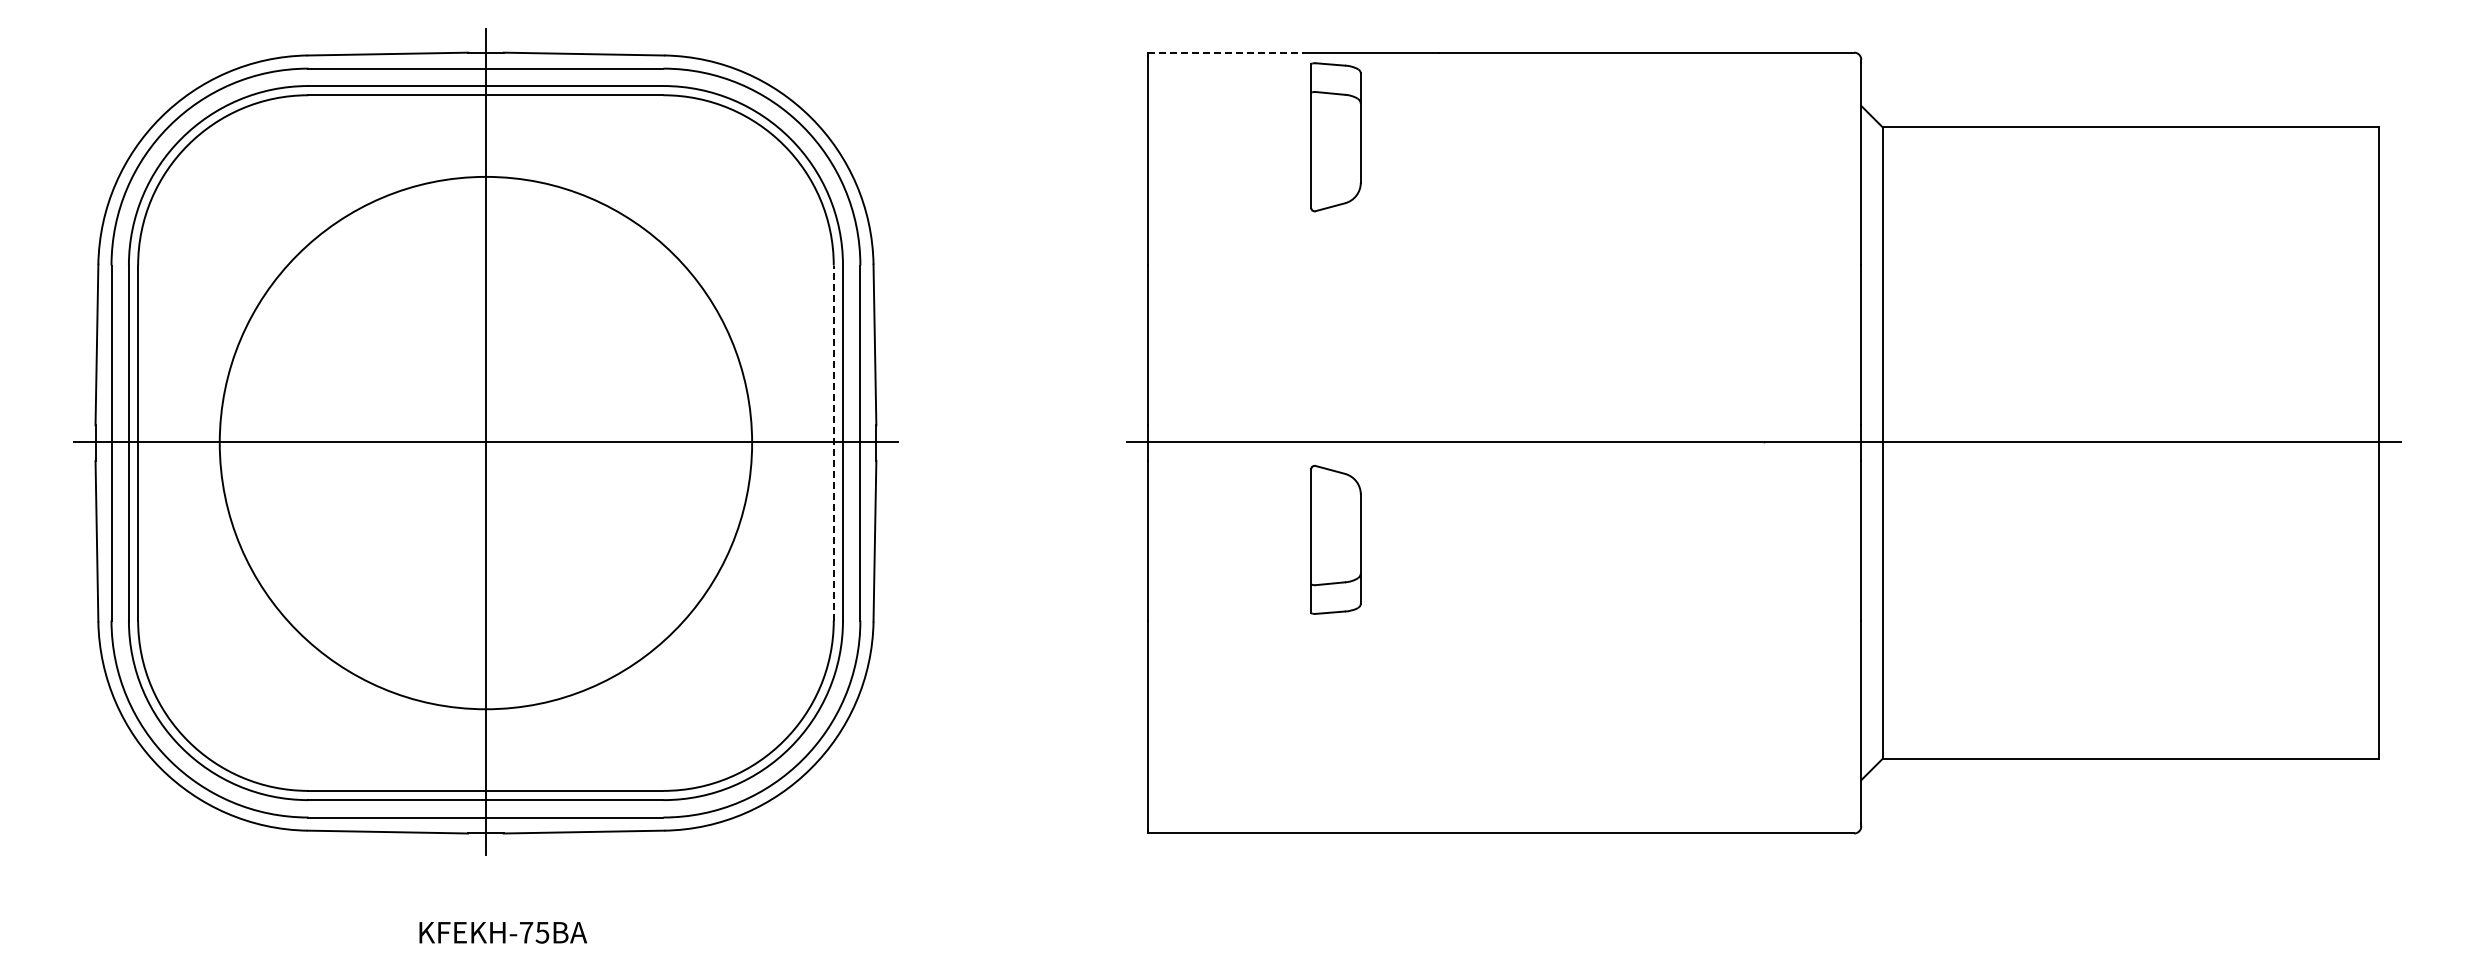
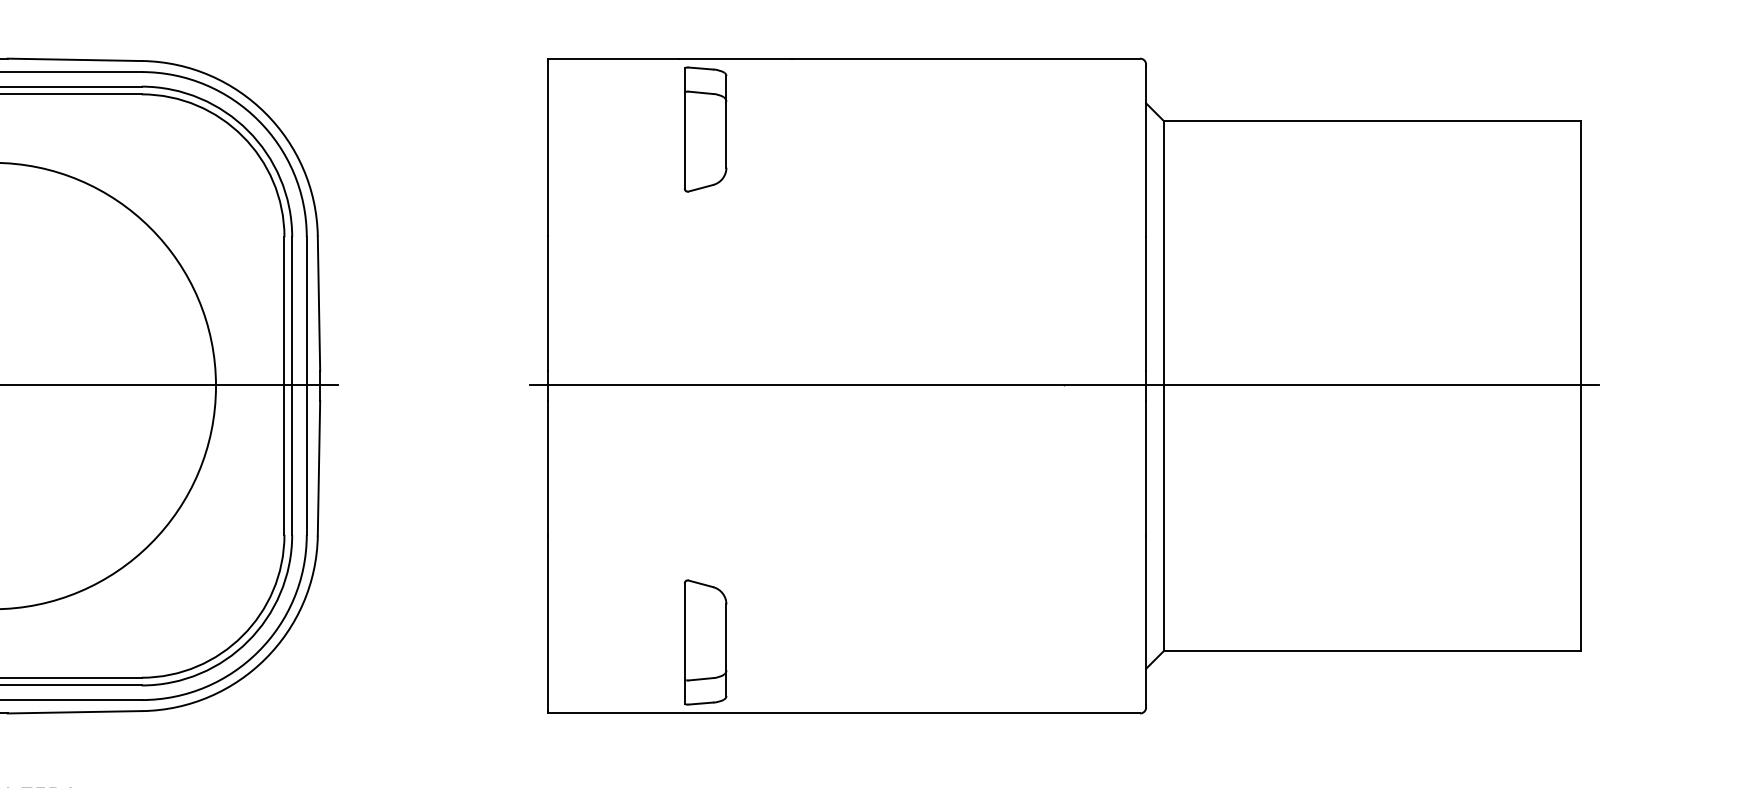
line: (1226, 52) -> (613, 58), dashed -> solid
line: (833, 442) -> (284, 385), dashed -> solid
part: (1335, 539) -> (705, 642), moved

